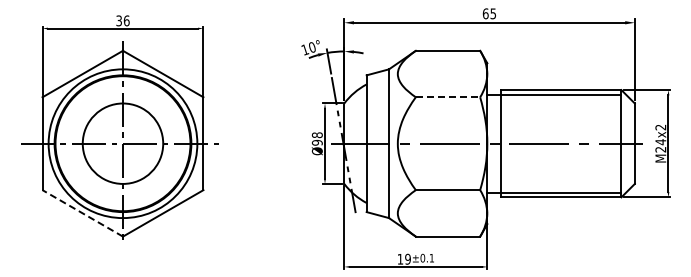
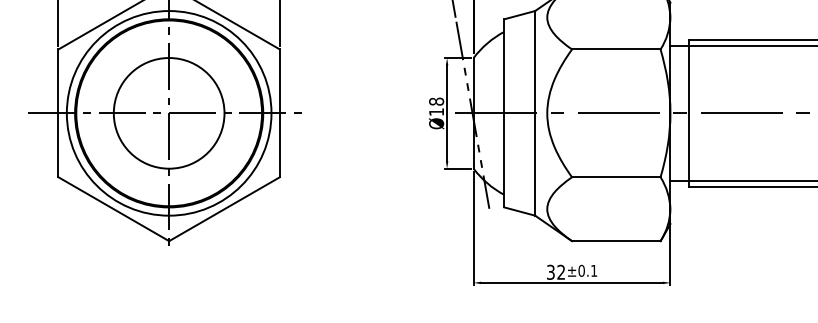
line: (448, 97) -> (616, 49), dashed -> solid
text: (316, 142) -> (435, 111), Ø98 -> Ø18
line: (82, 213) -> (113, 209), dashed -> solid
text: (403, 258) -> (555, 271), 19 -> 32

